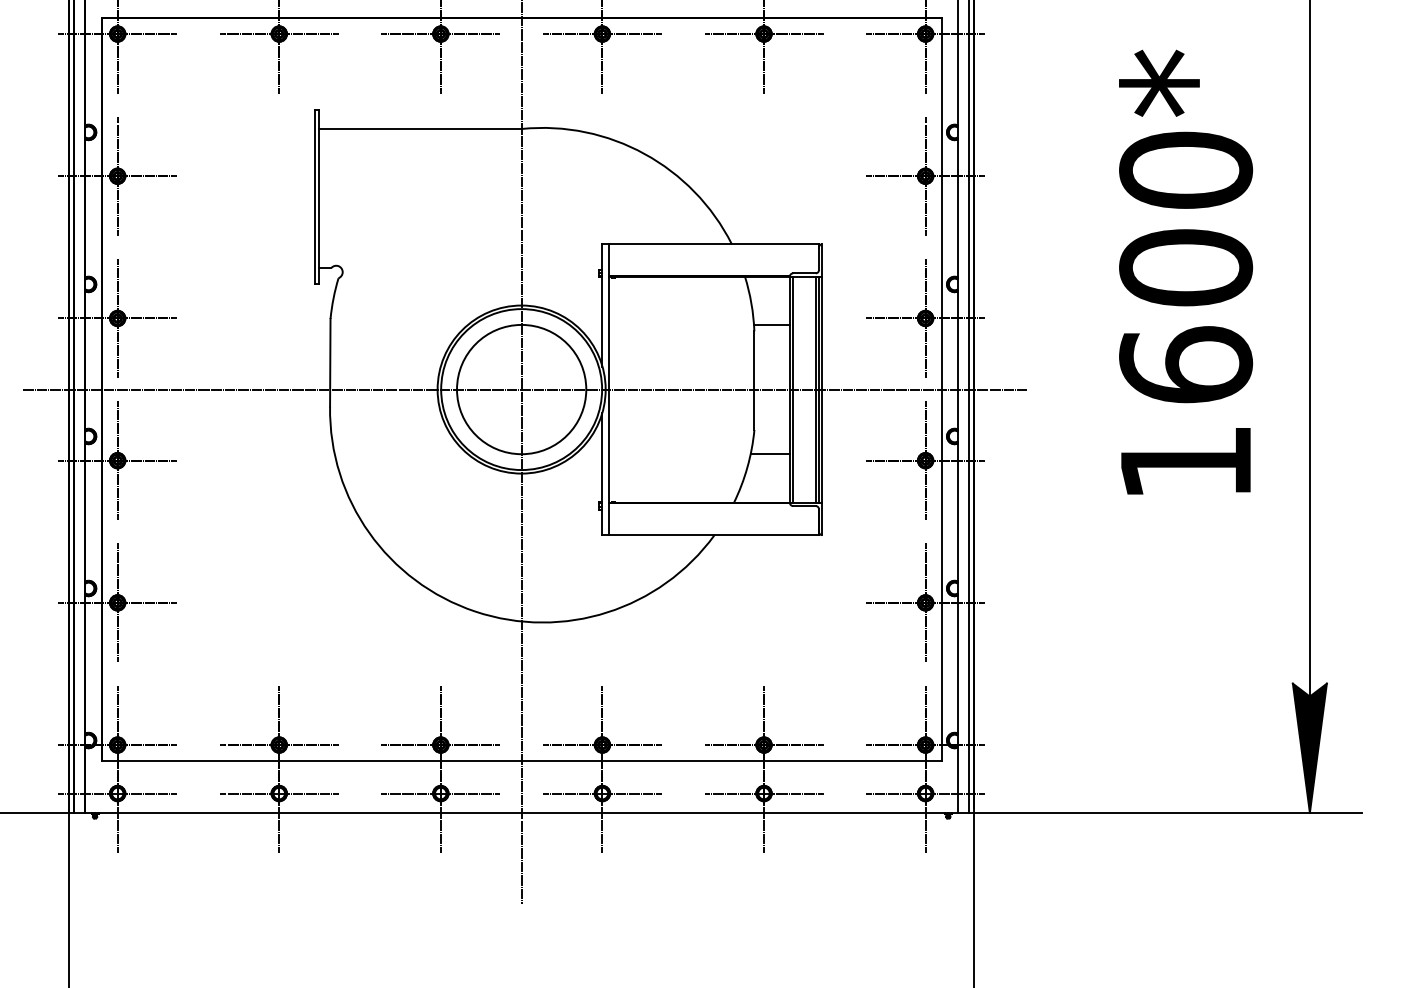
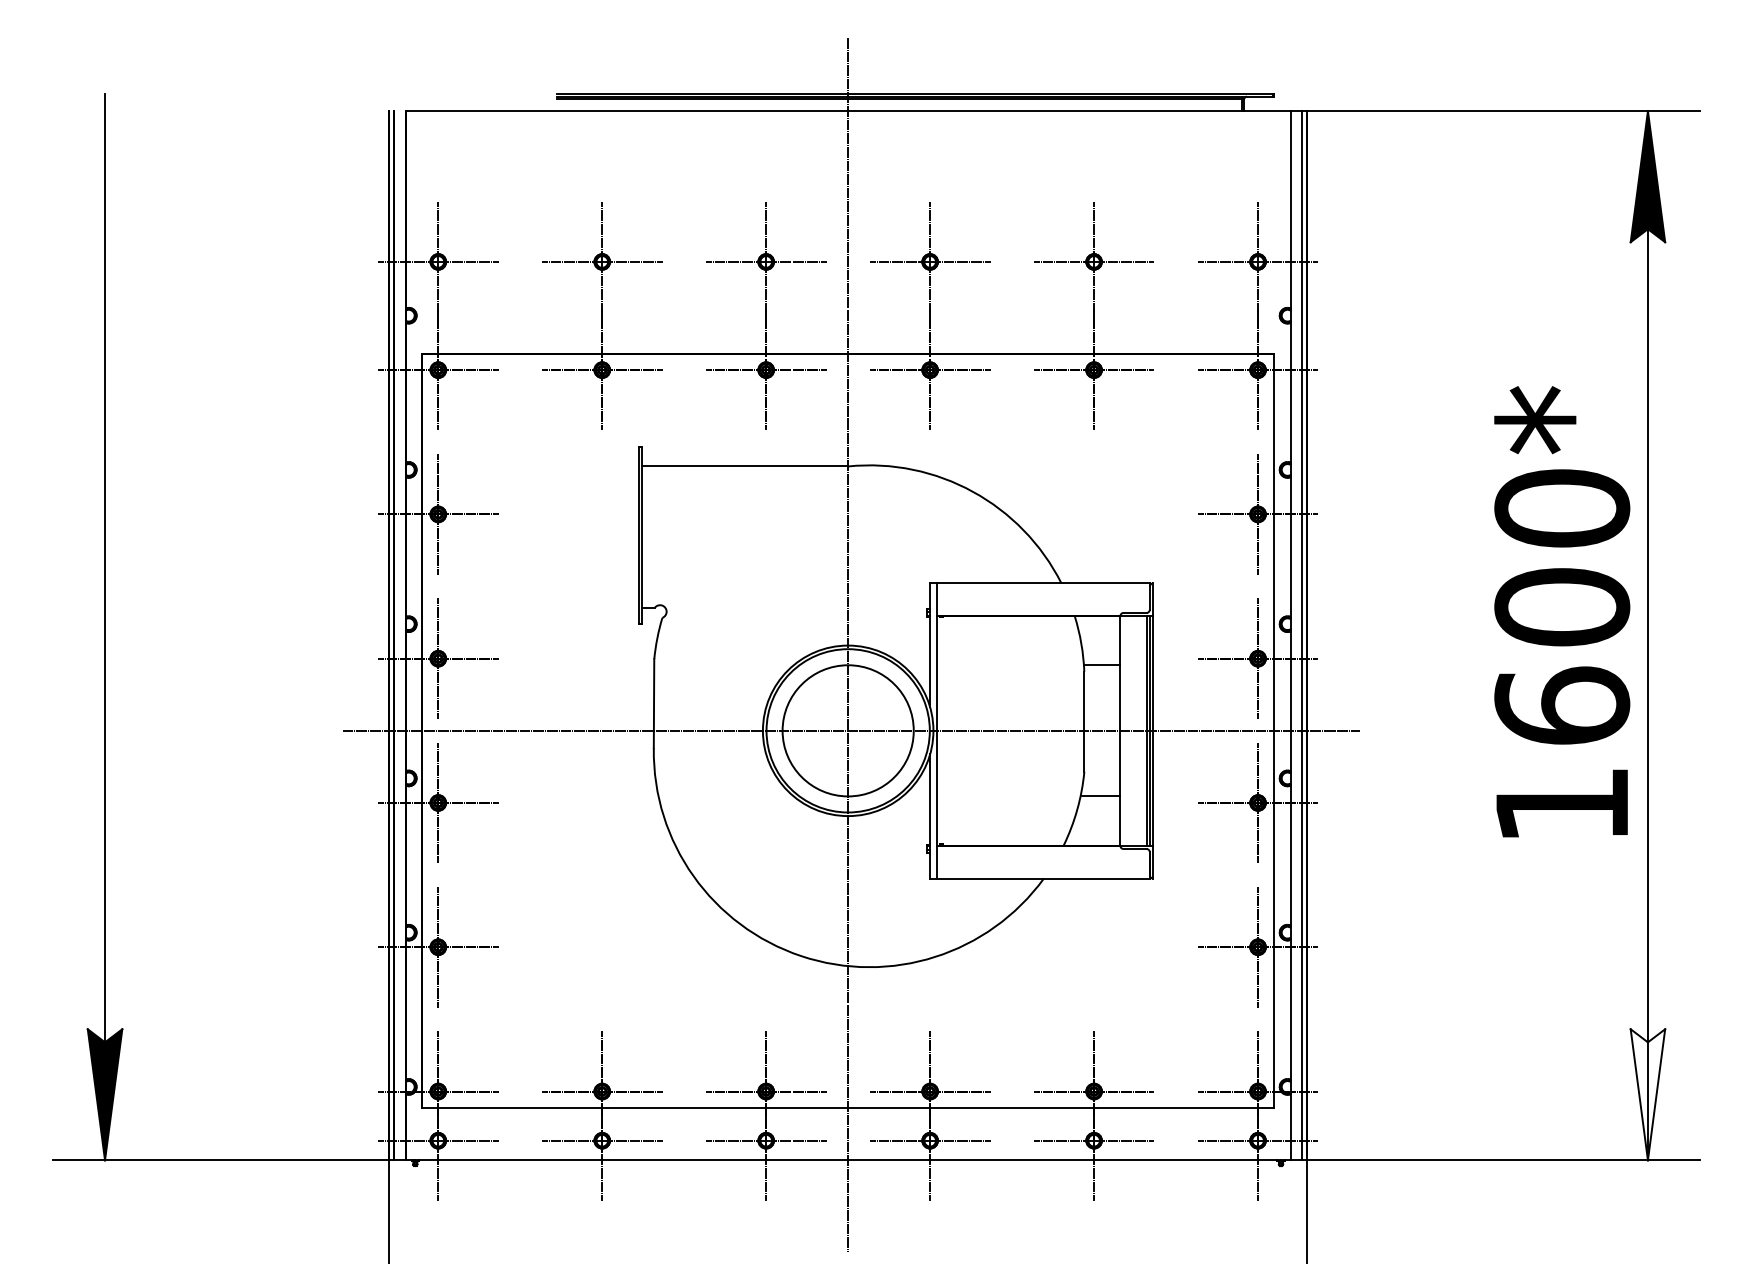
text: (1186, 271) -> (1562, 611), moved
line: (792, 389) -> (1123, 730), removed
fill: (1309, 747) -> (1647, 1094), removed

